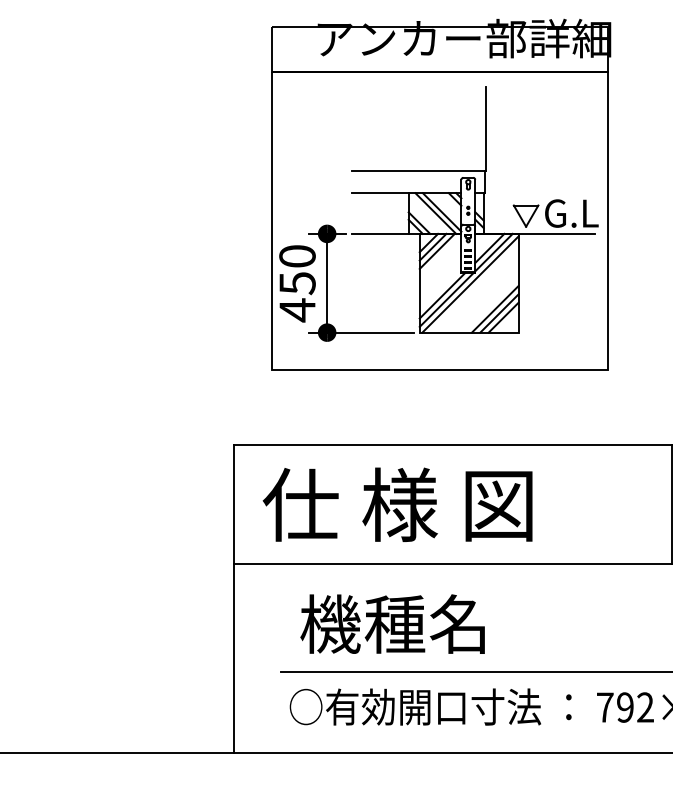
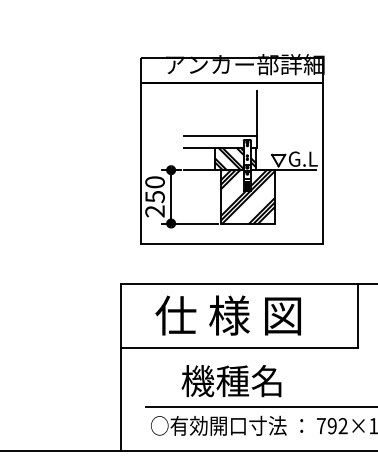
text: (296, 310) -> (154, 211), 450 -> 250
text: (396, 504) -> (227, 315), moved
text: (392, 624) -> (231, 381), moved

